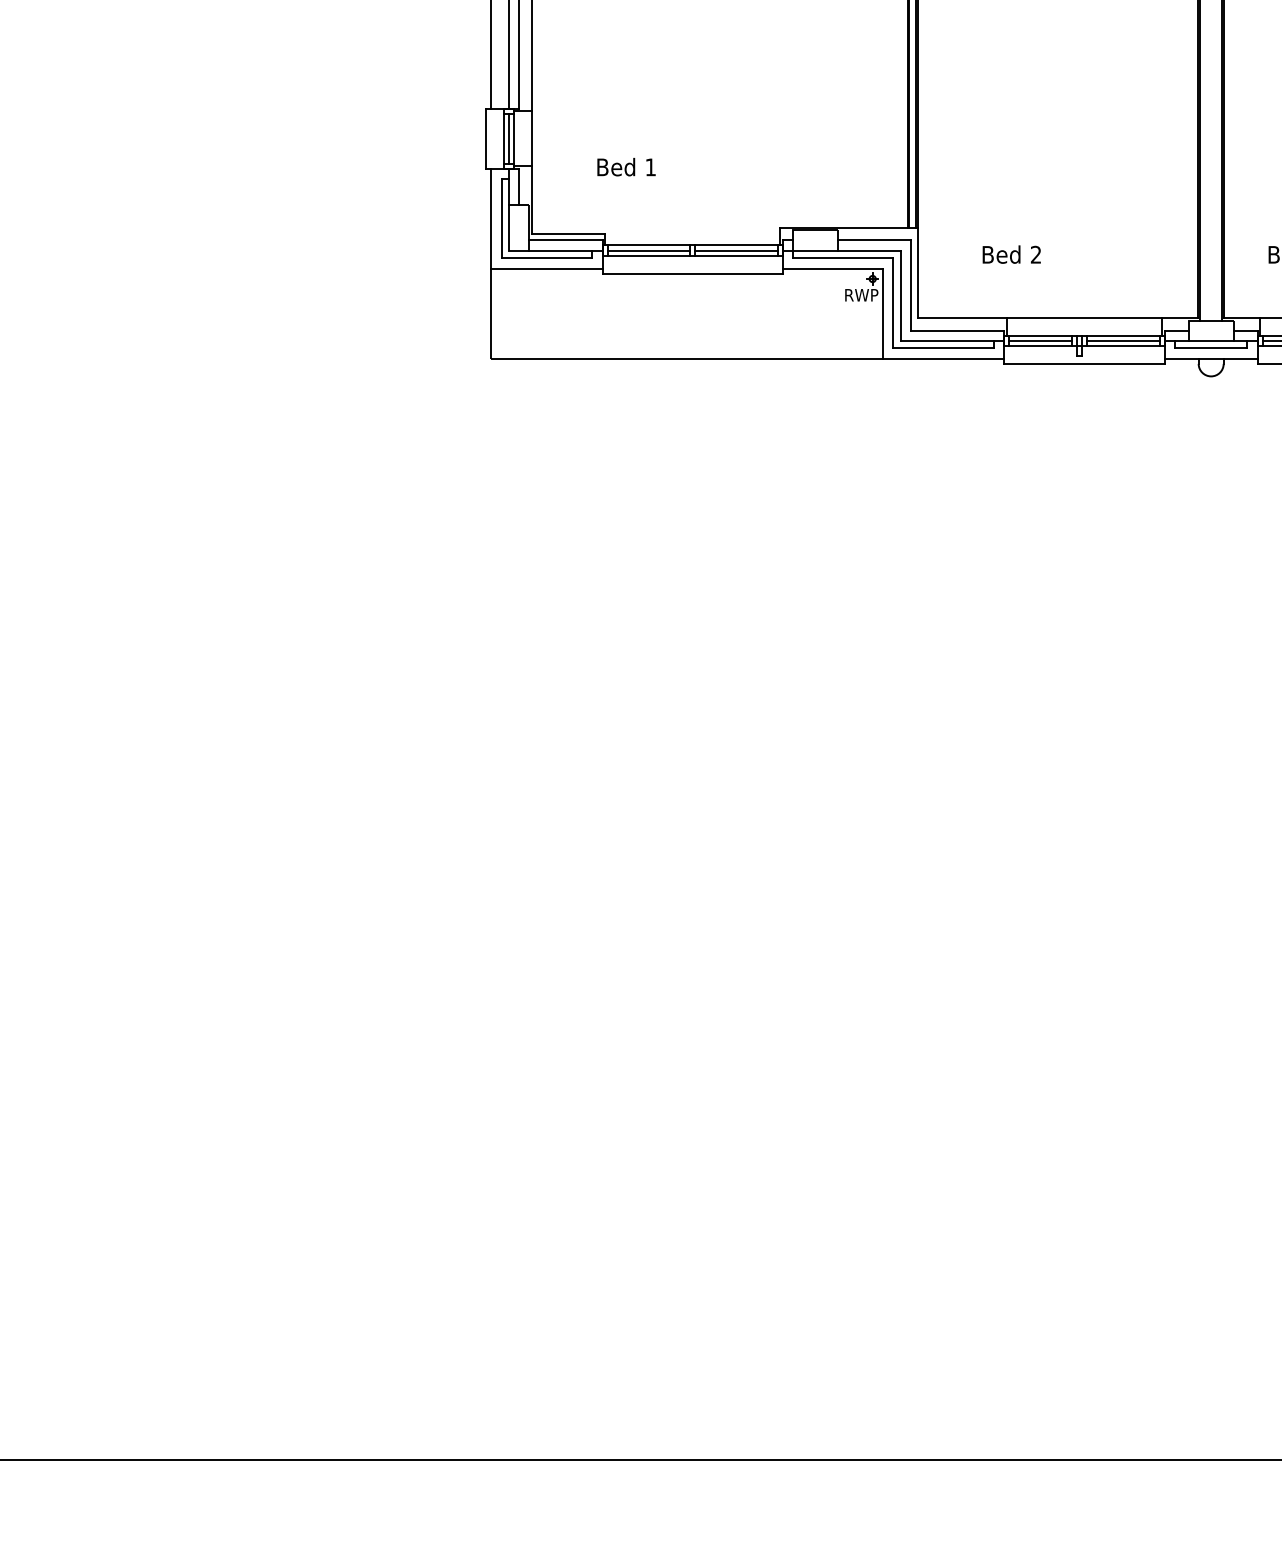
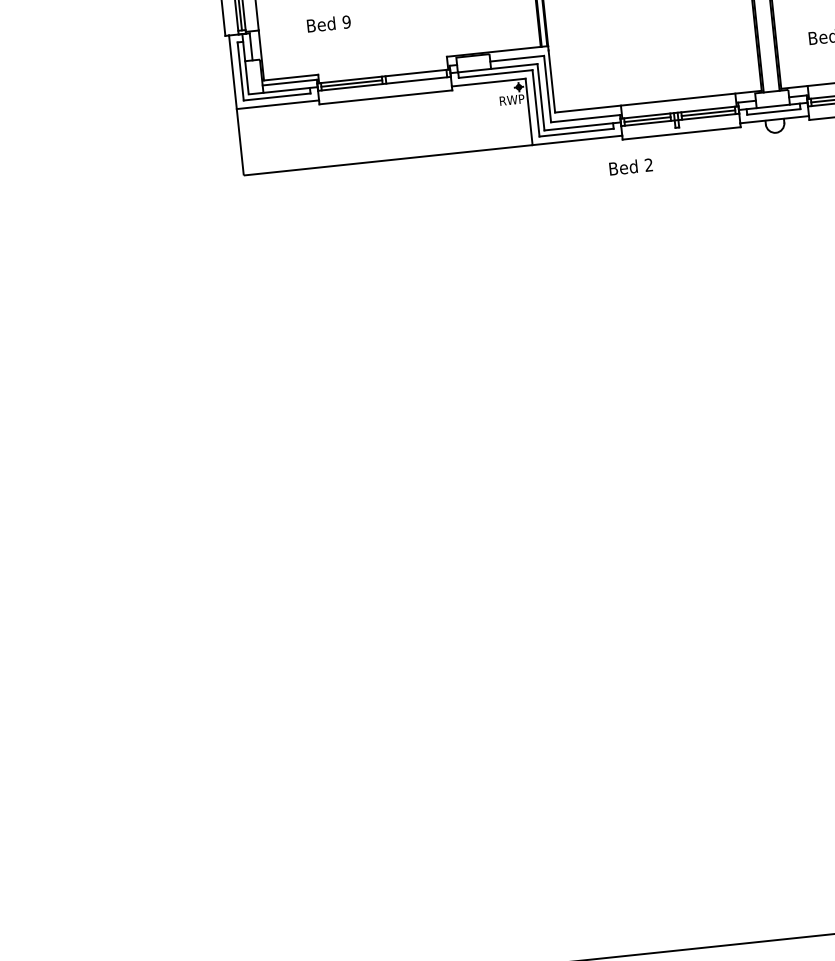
text: (650, 167) -> (346, 22), 1 -> 9
line: (736, 250) -> (416, 76), removed
text: (1011, 254) -> (630, 166), moved

